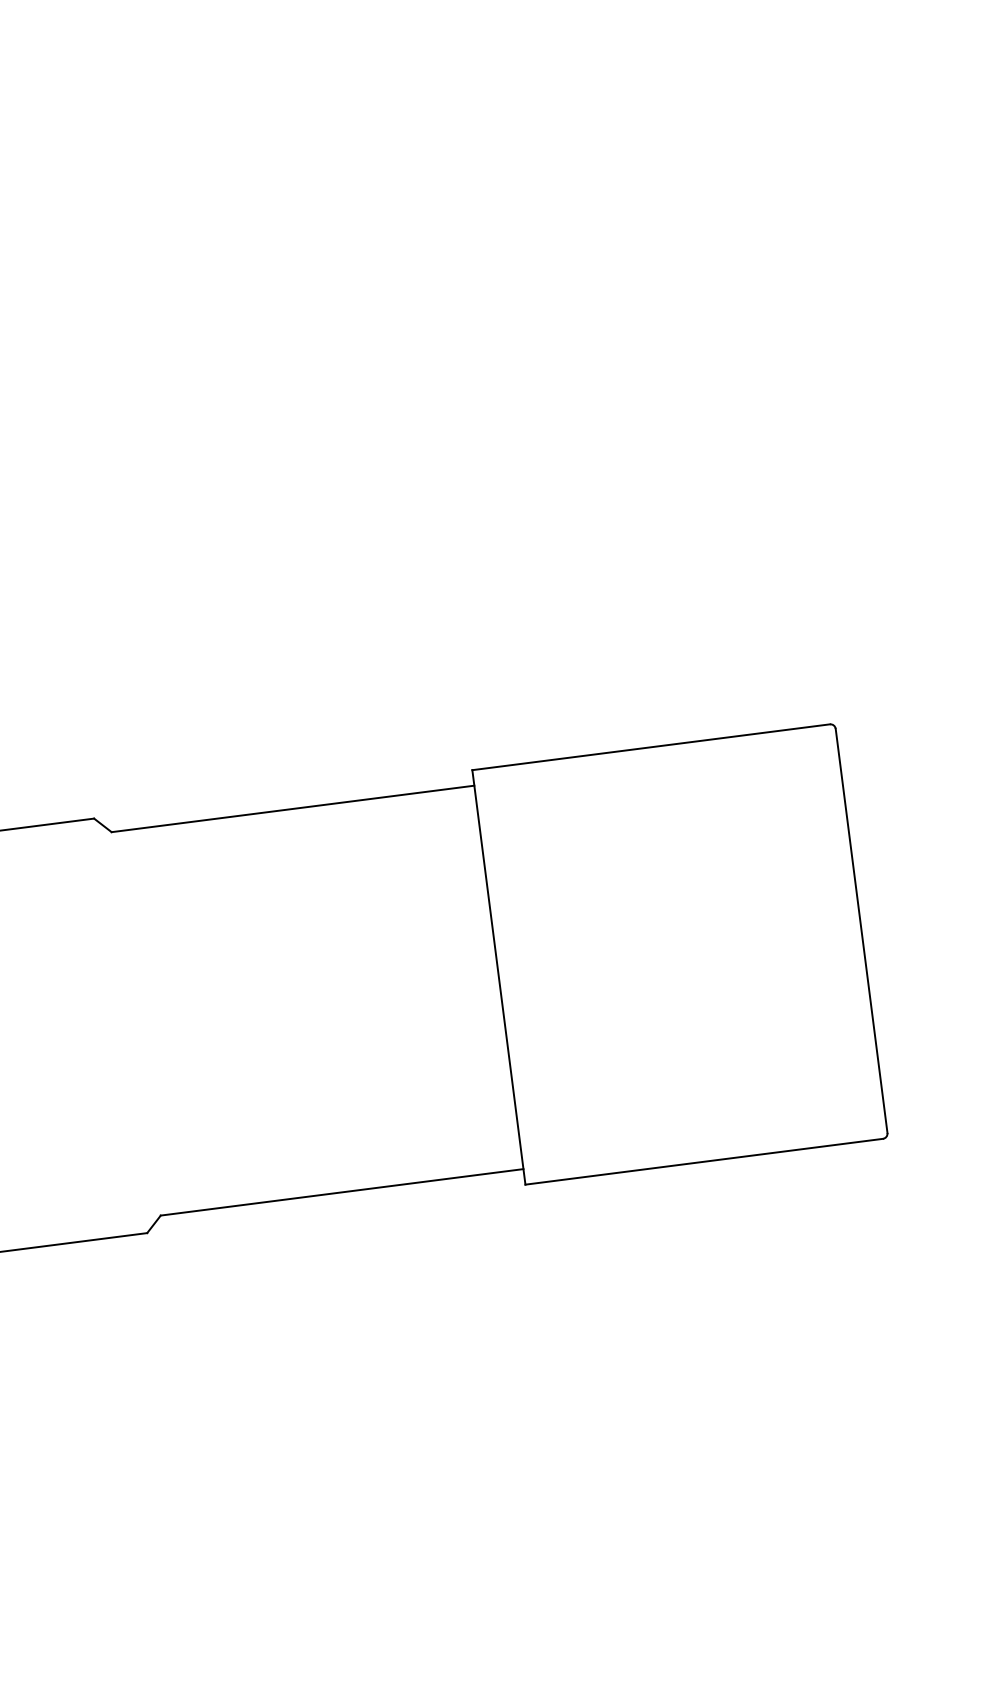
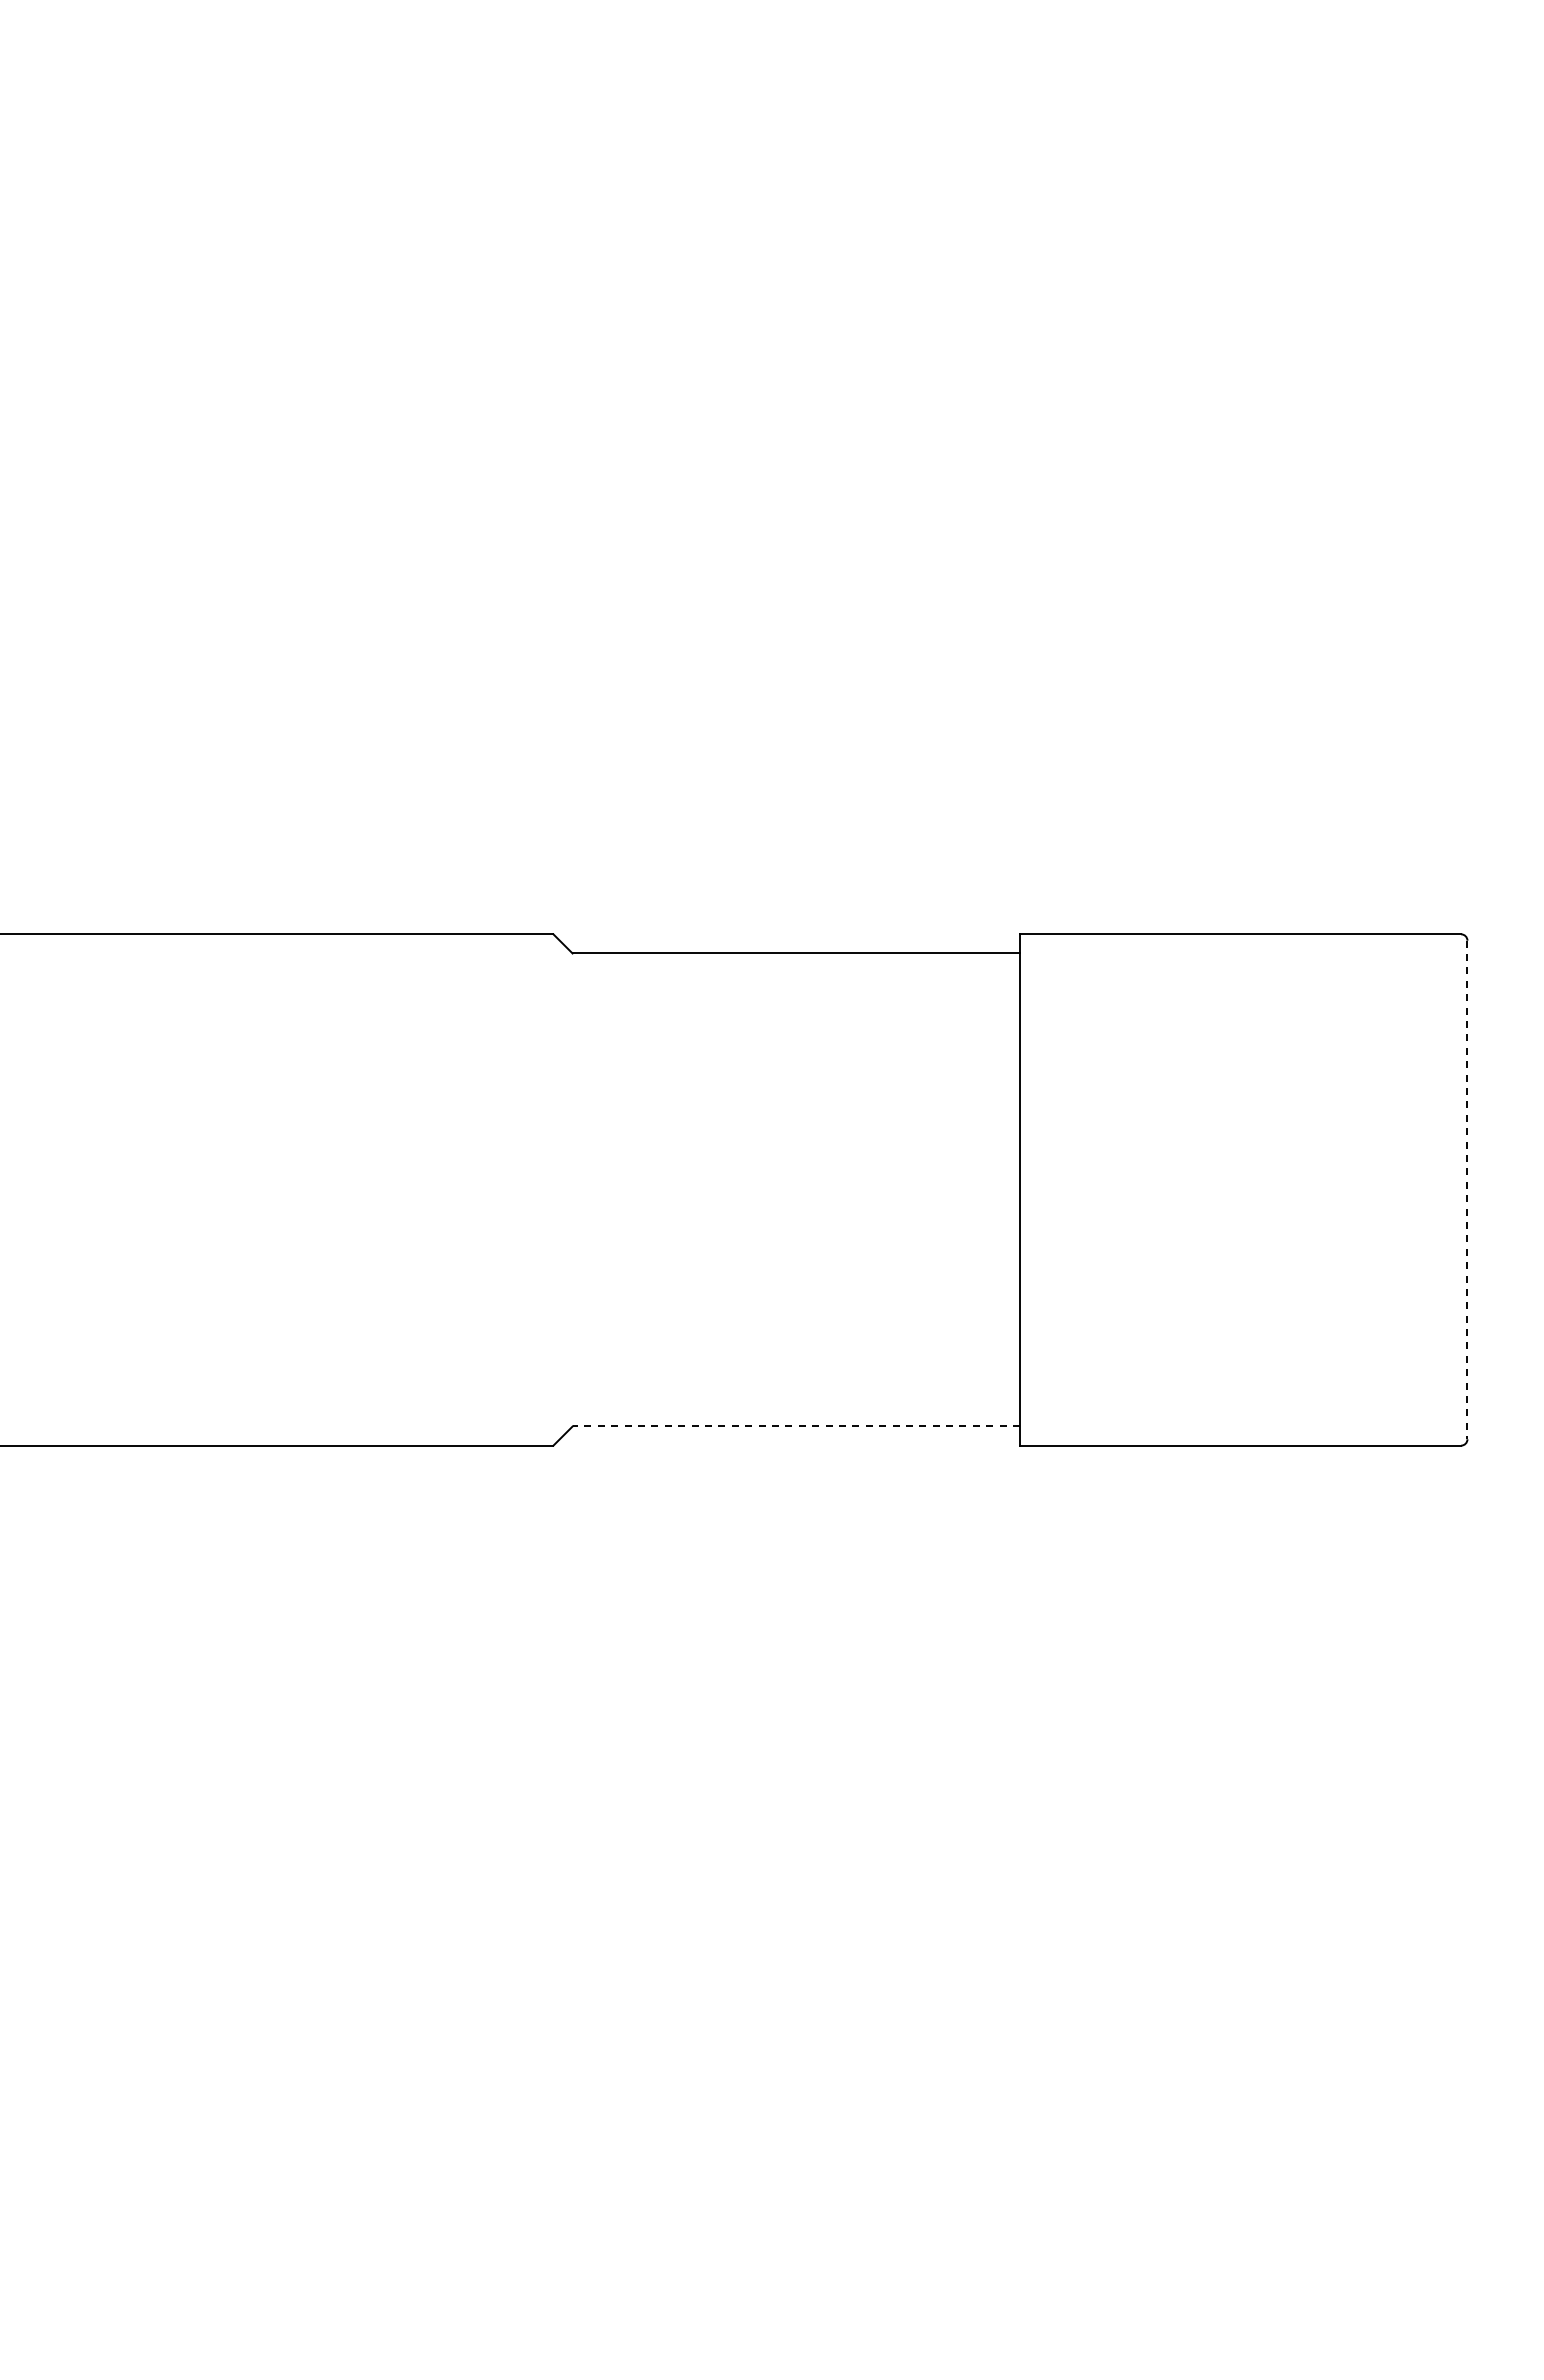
line: (861, 931) -> (1467, 1190), solid -> dashed
line: (342, 1192) -> (796, 1426), solid -> dashed

